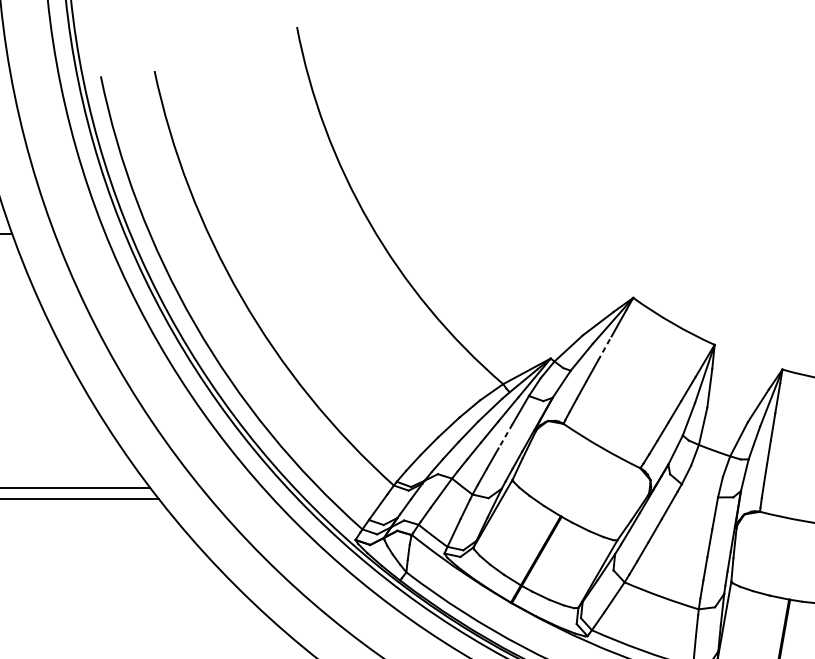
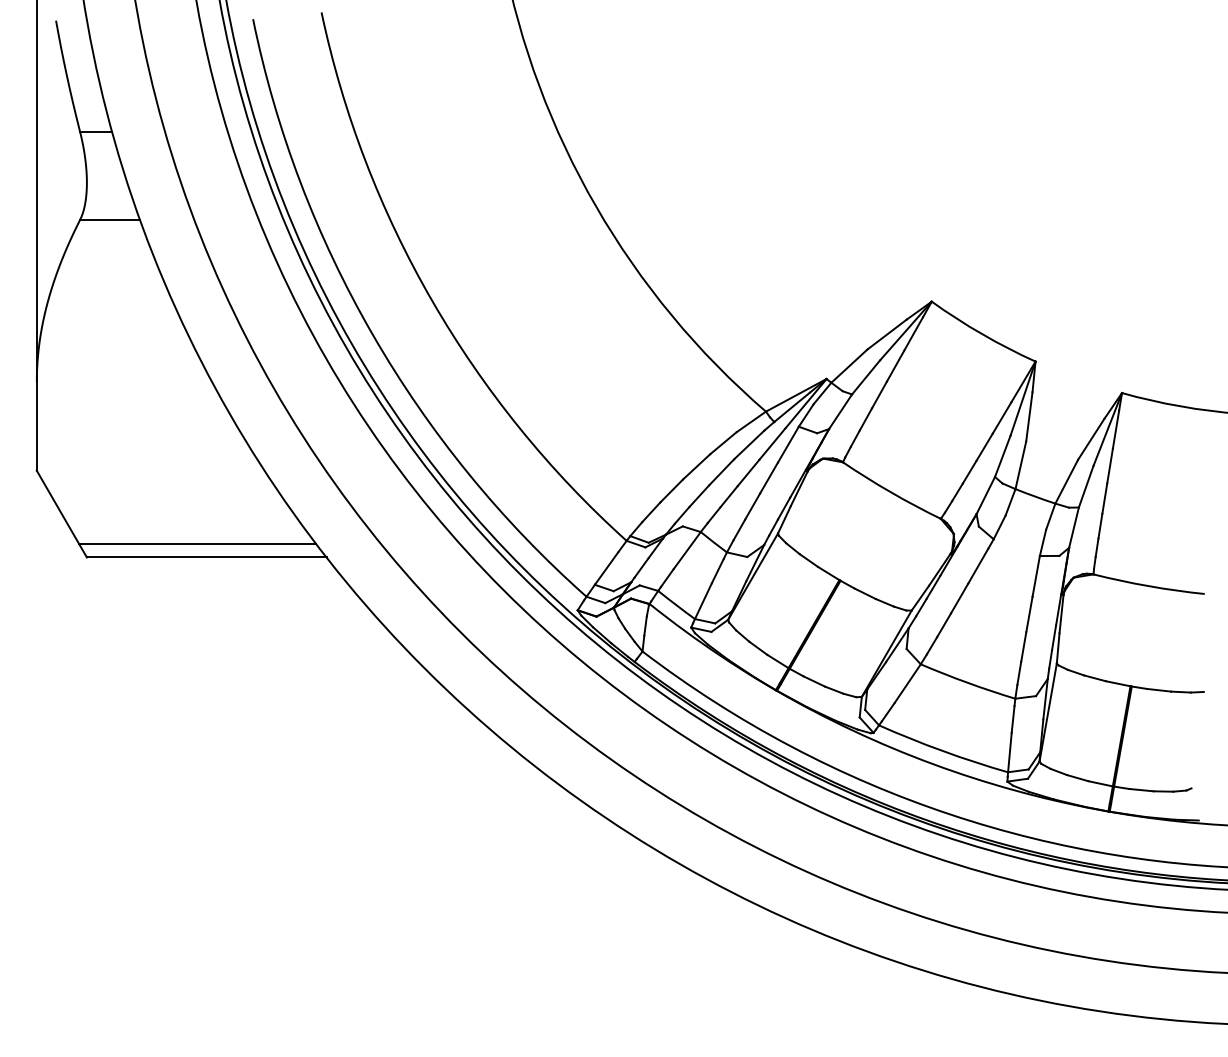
line: (604, 348) -> (895, 366), dashed -> solid
line: (505, 436) -> (769, 478), dashed -> solid

